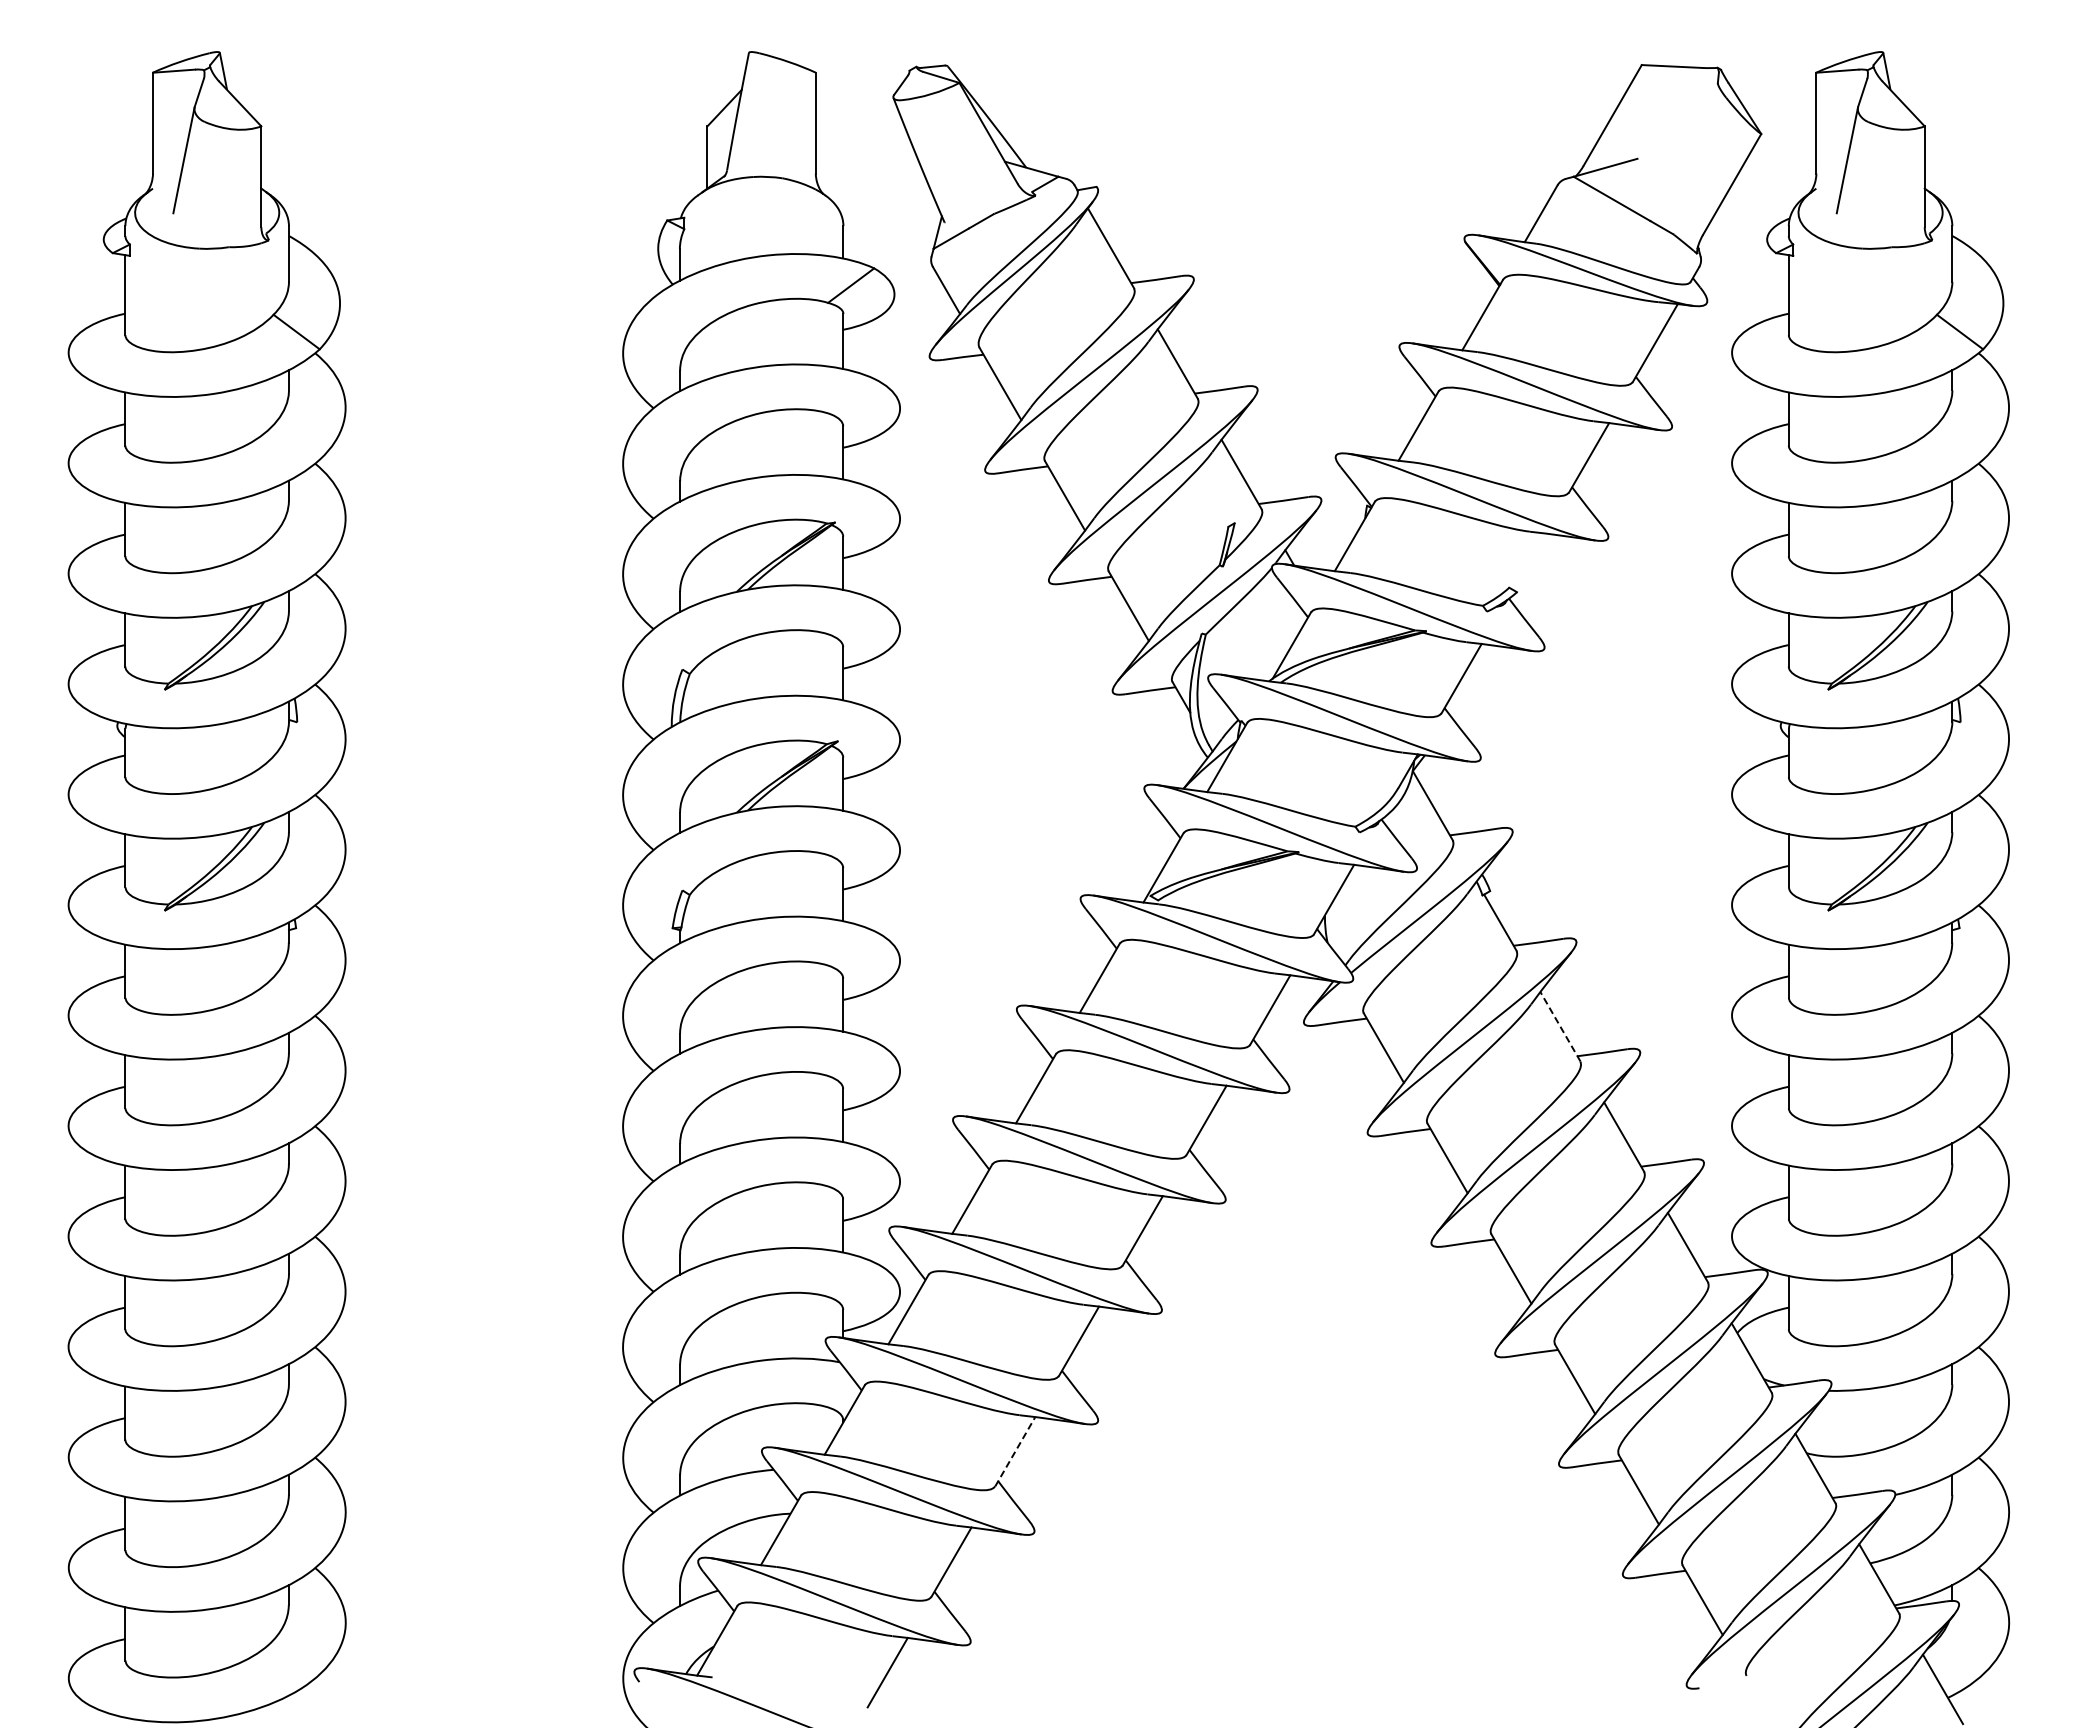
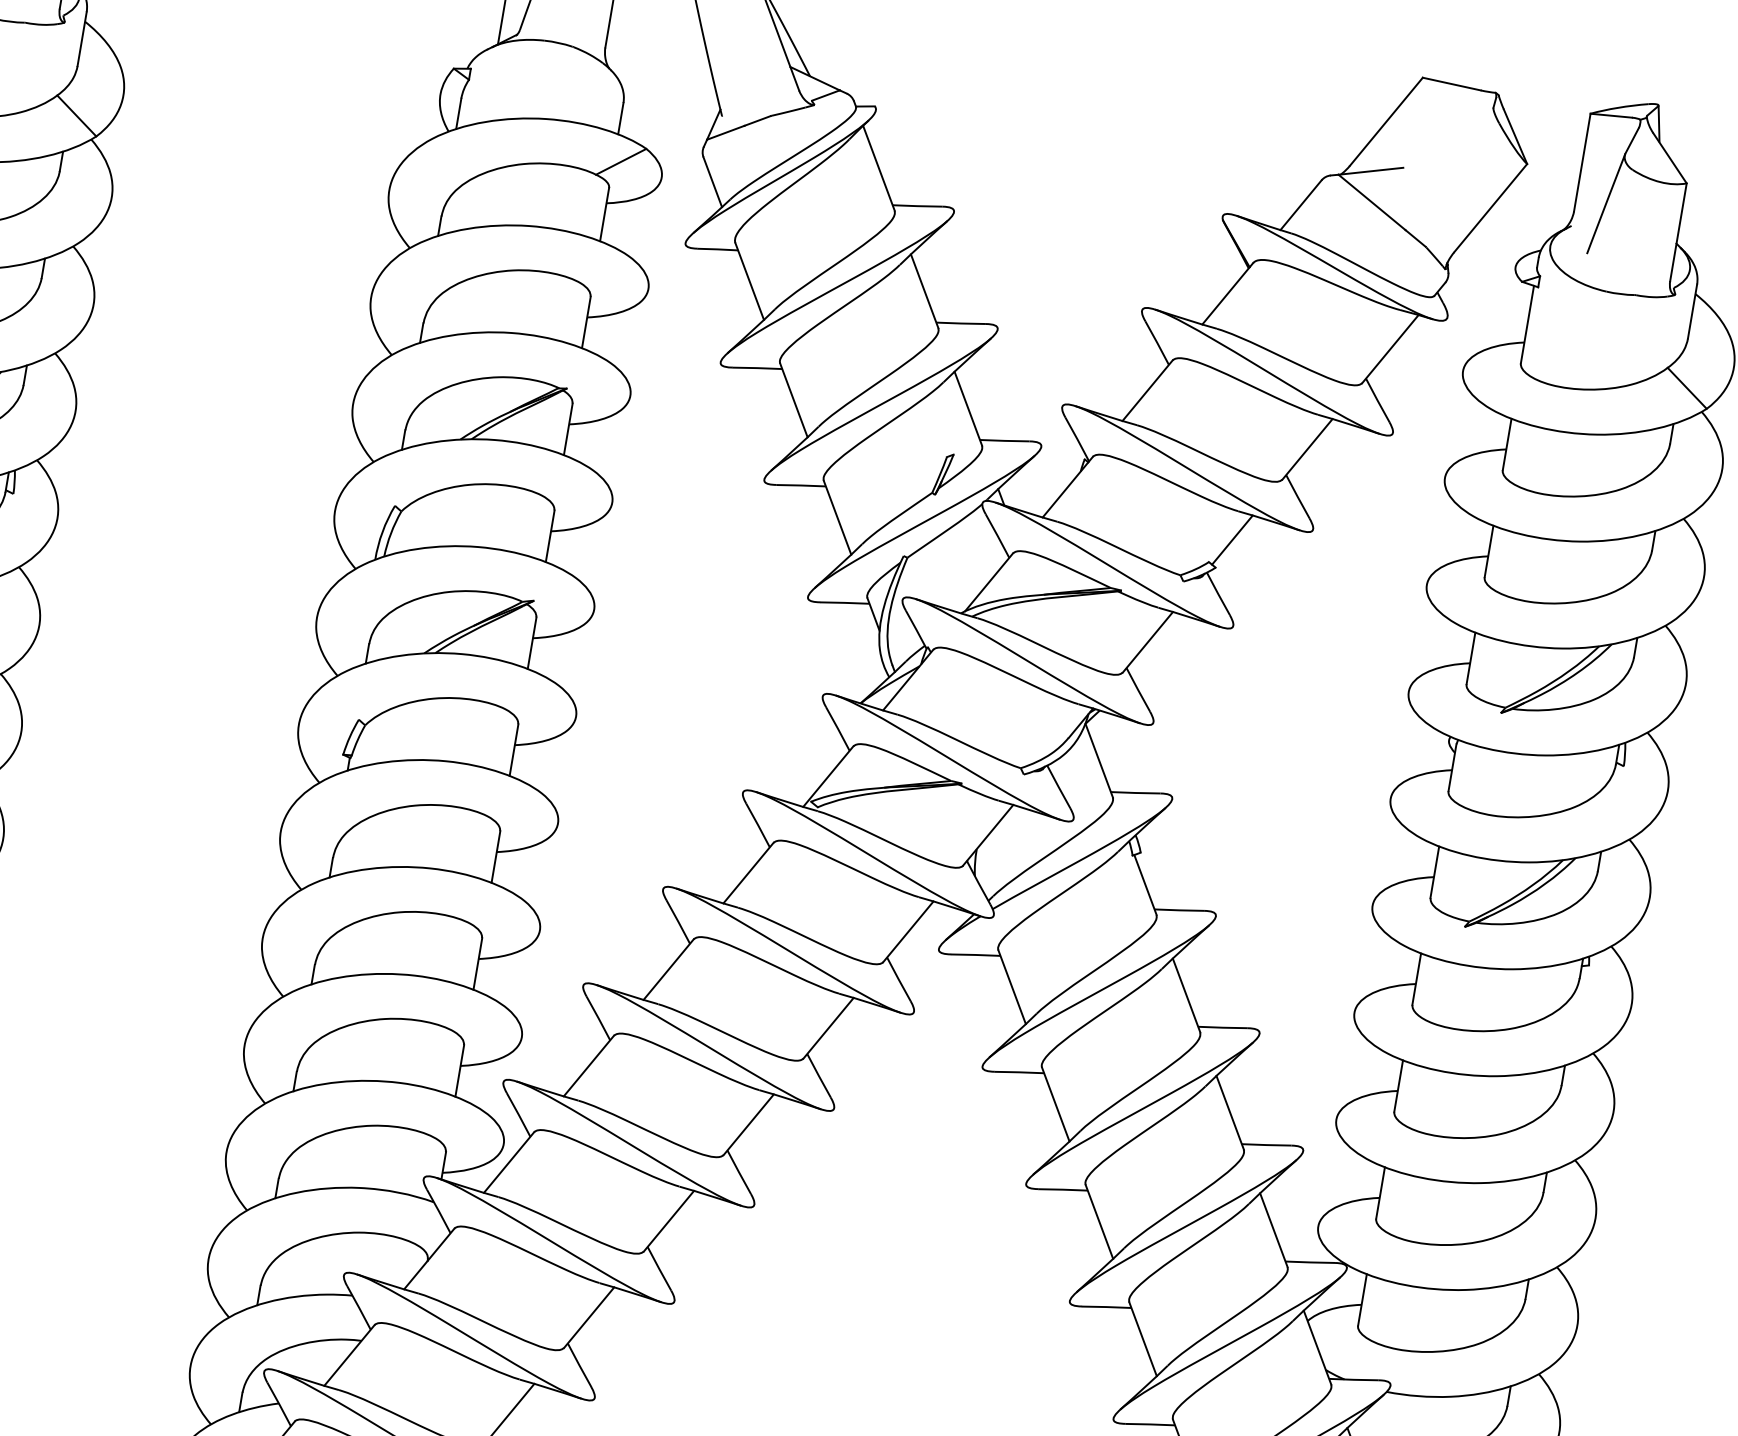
line: (1528, 561) -> (1231, 539), added
line: (1560, 1026) -> (1186, 995), dashed -> solid
line: (1015, 1451) -> (589, 1317), dashed -> solid

